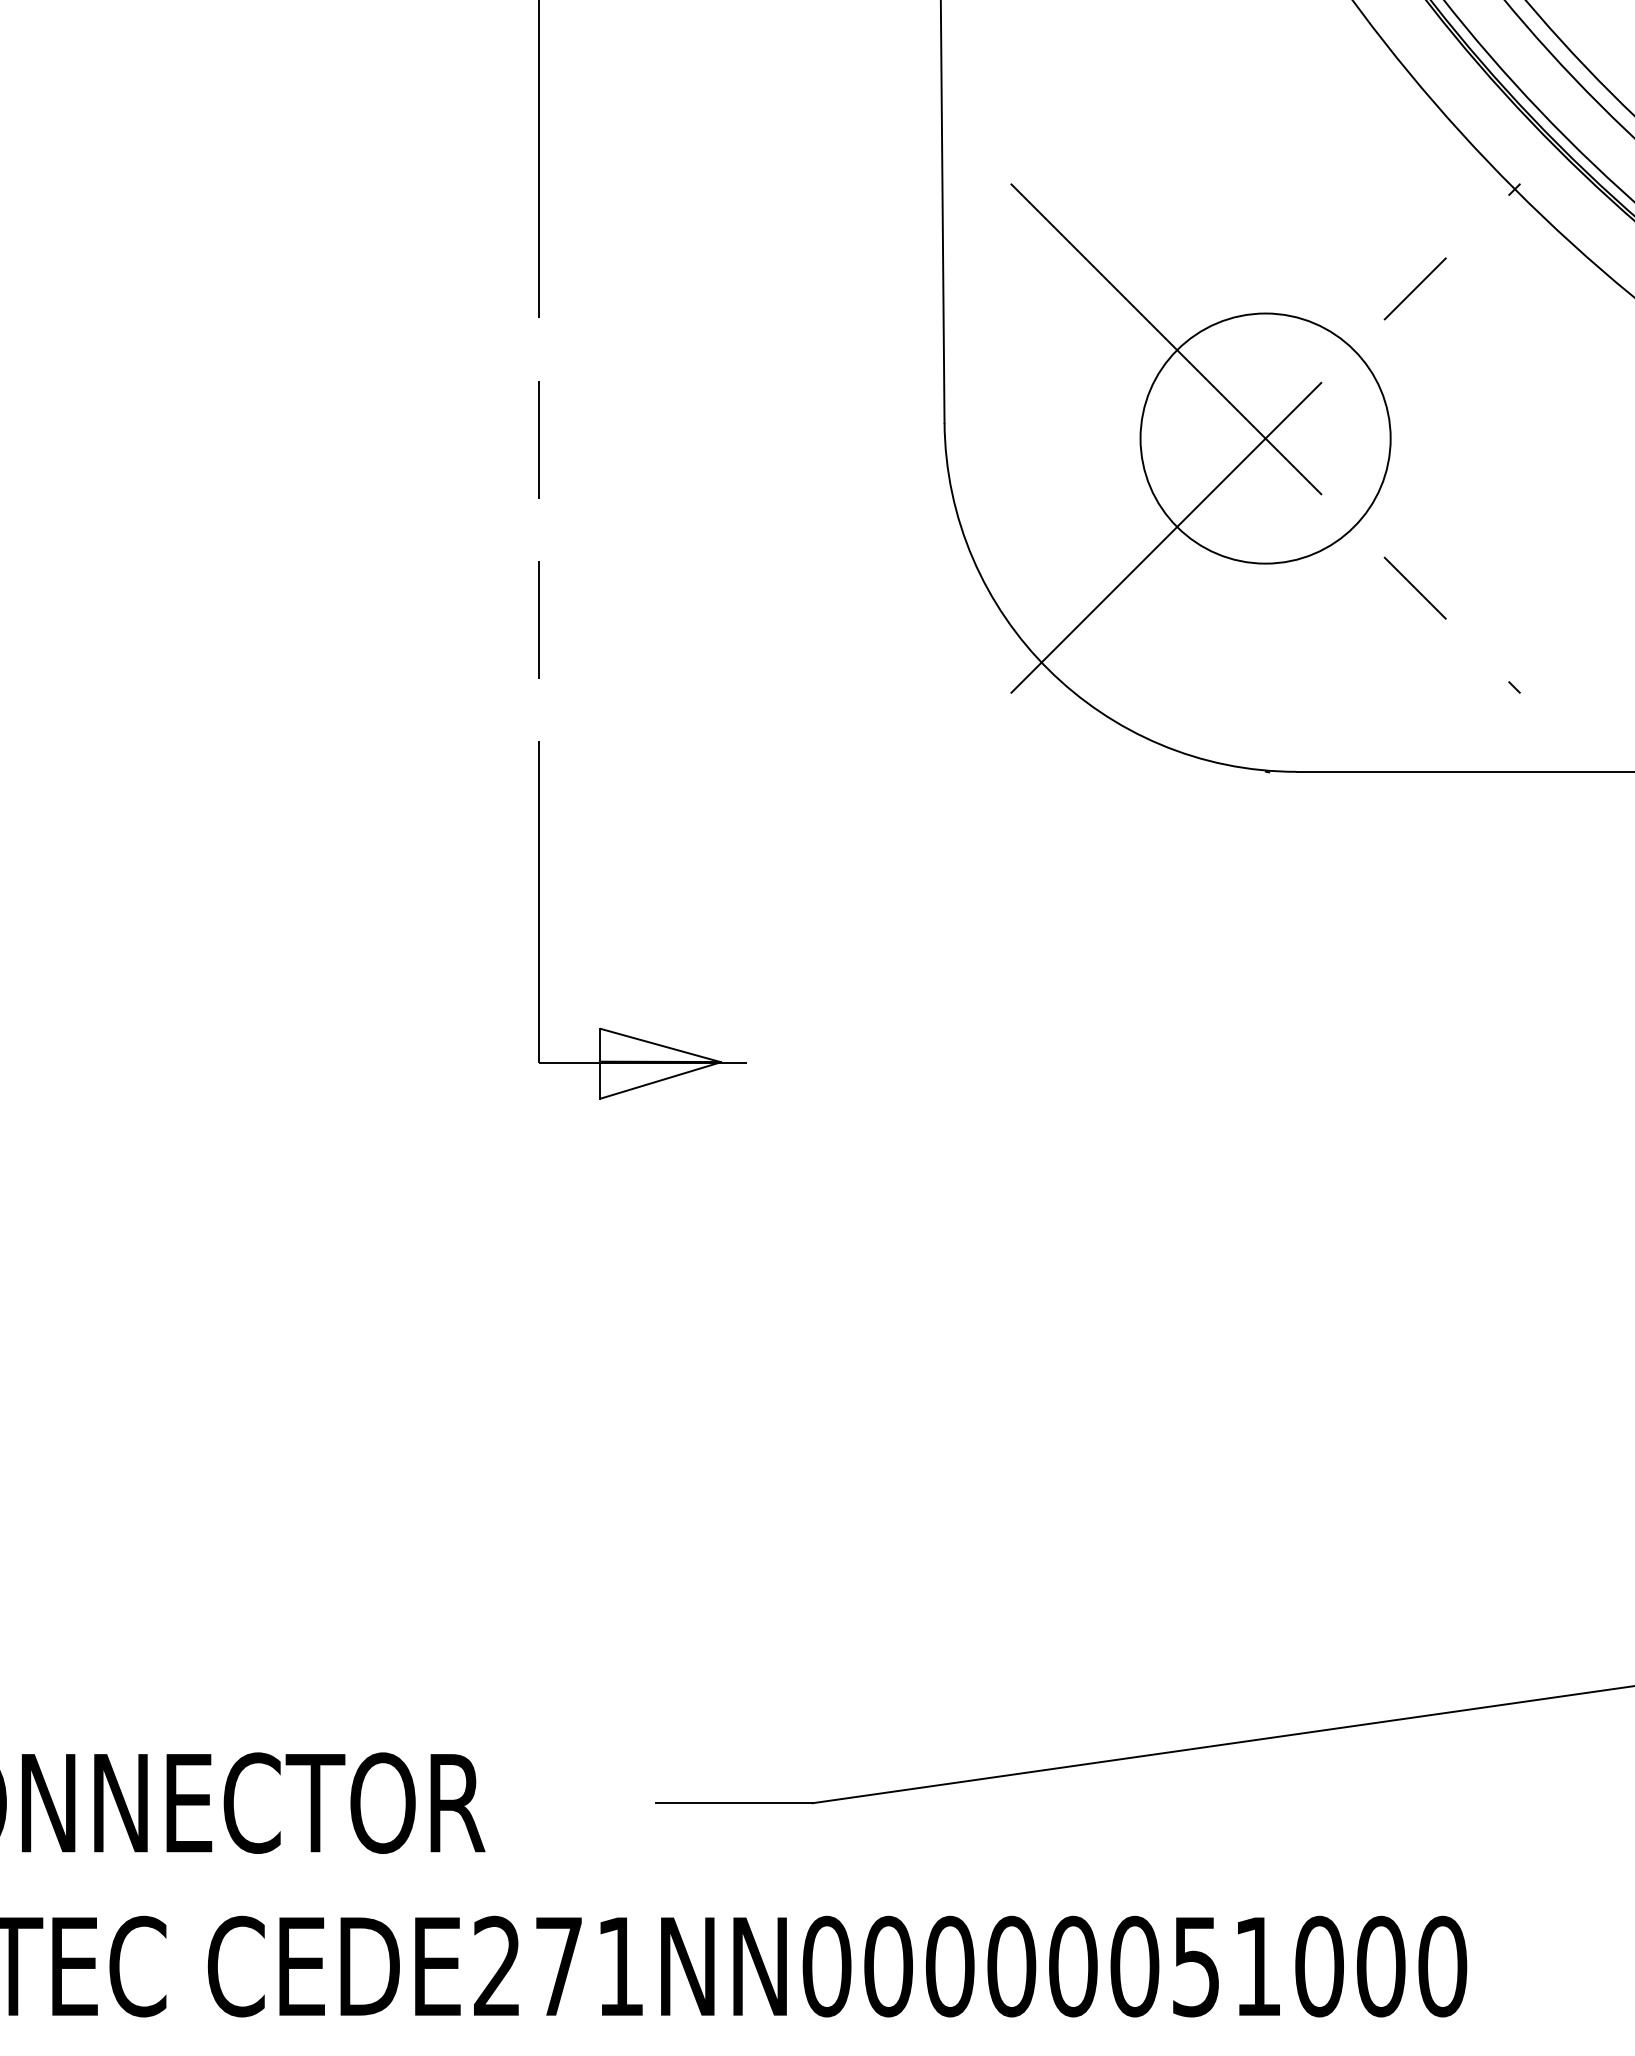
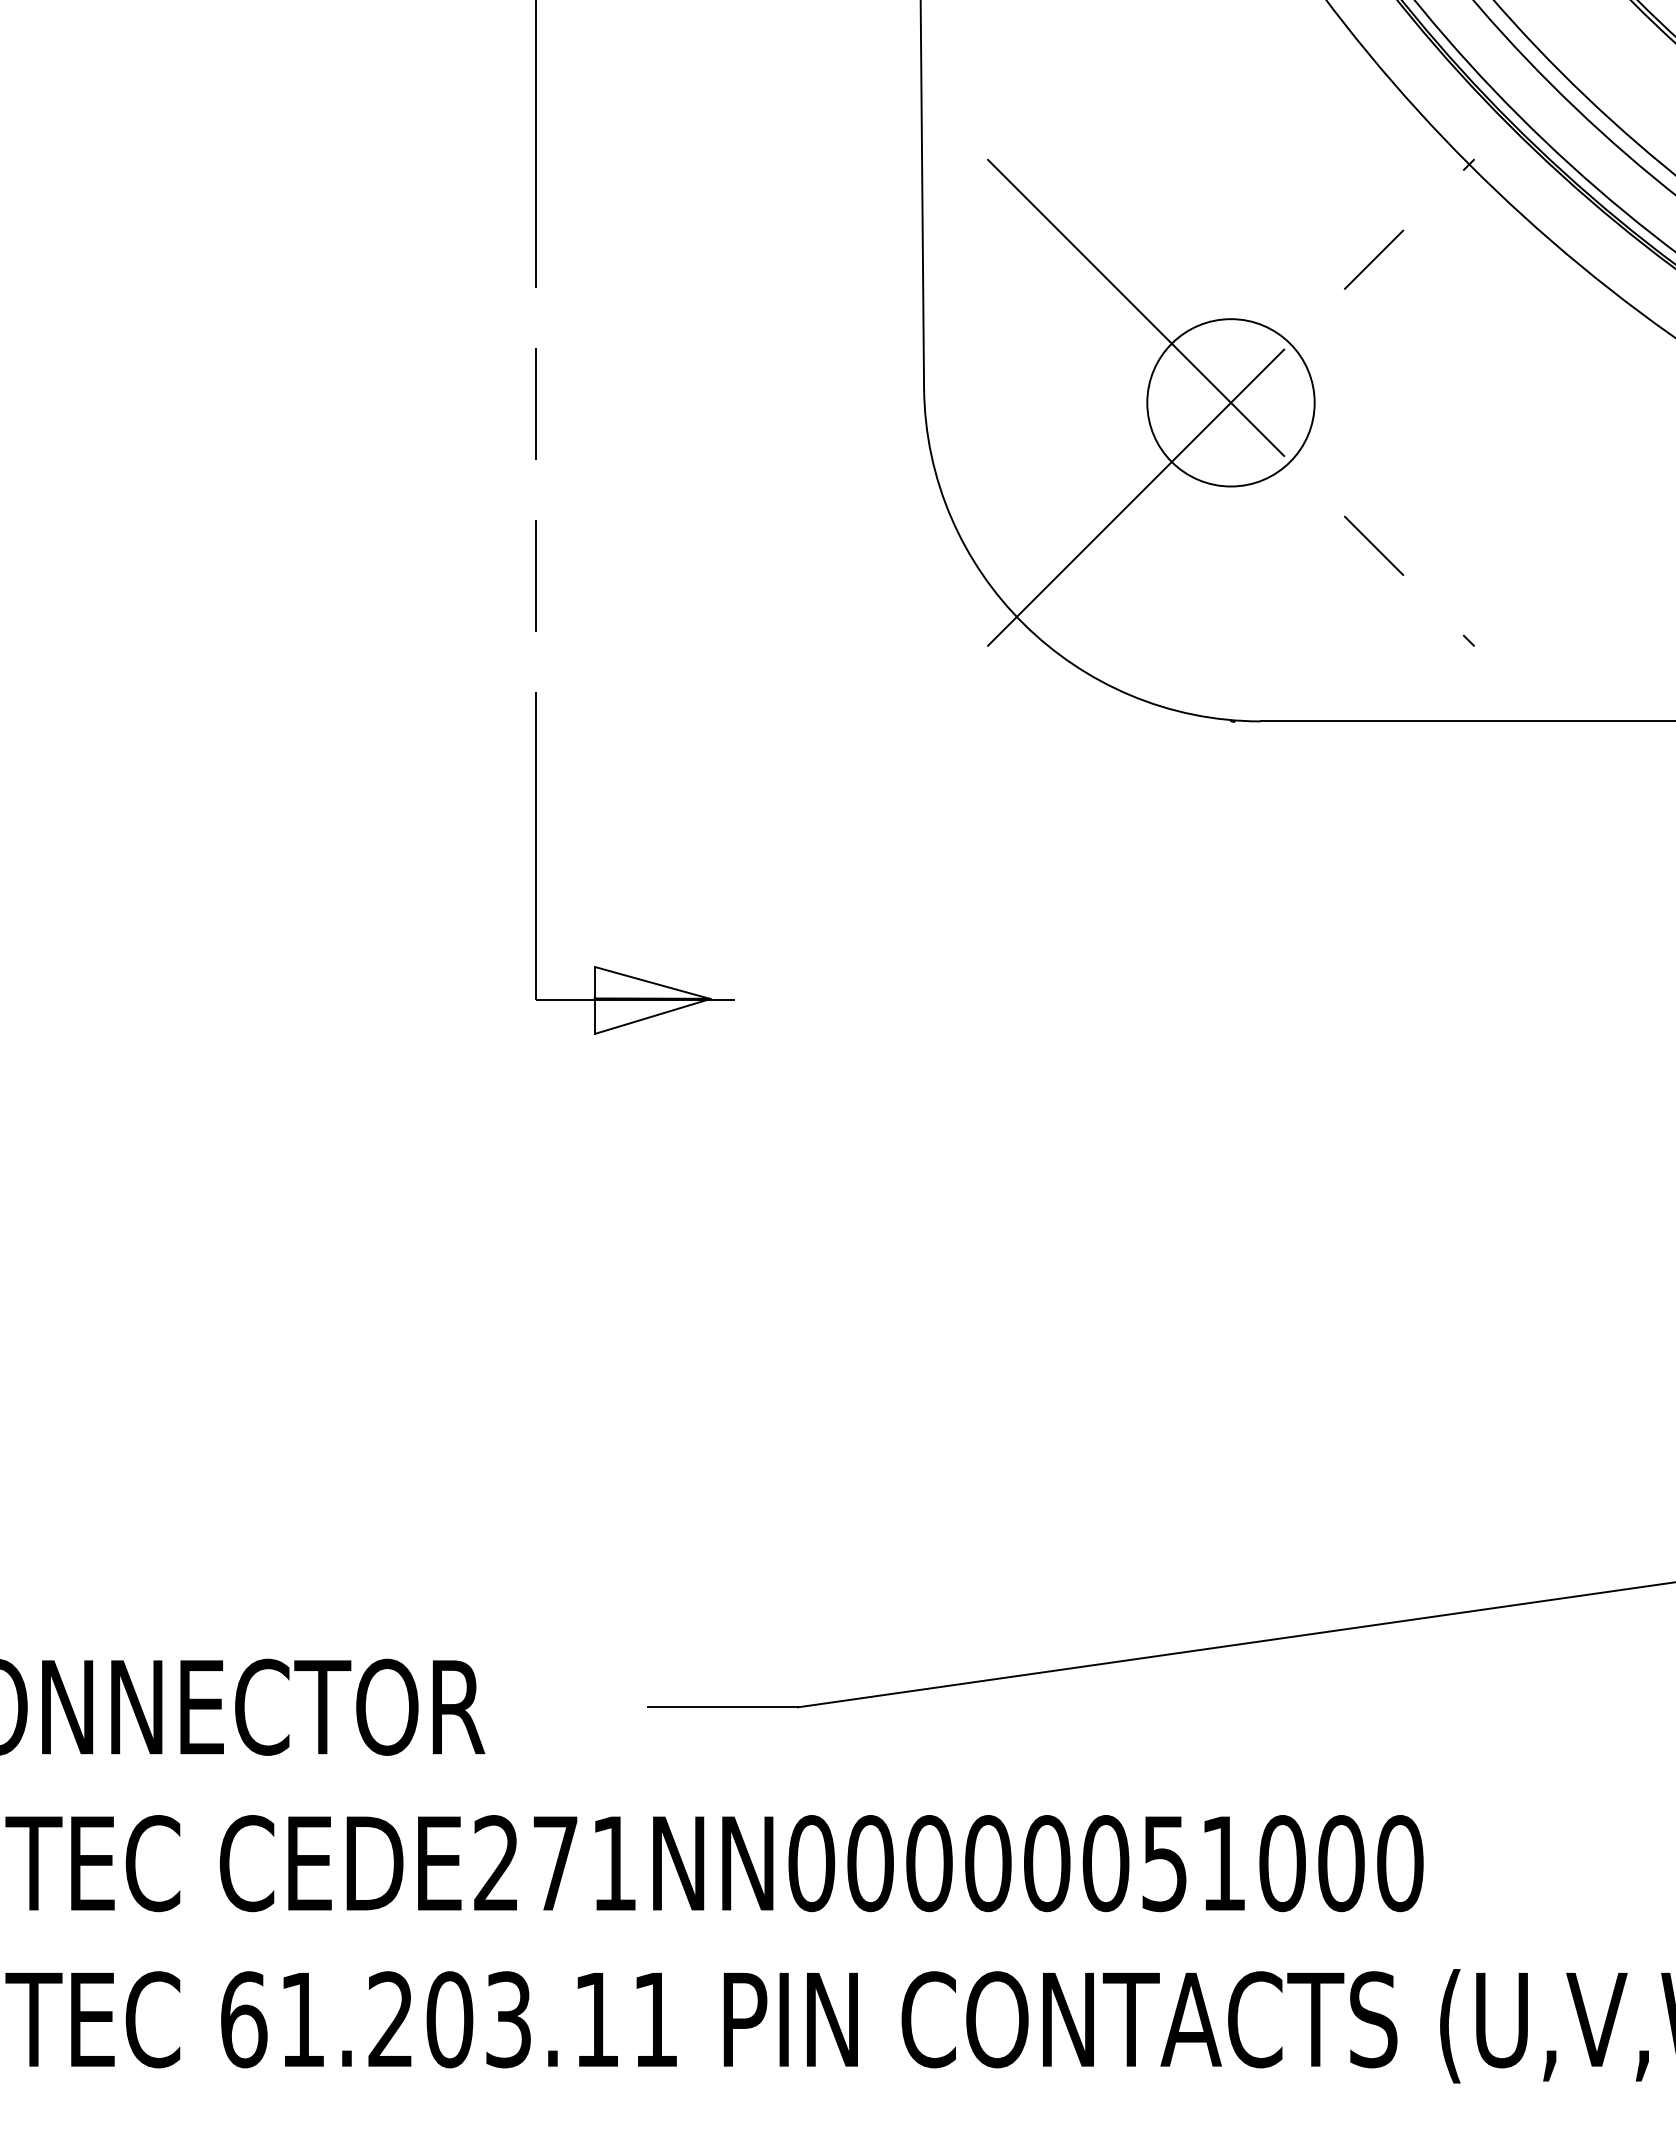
circle: (1265, 438) -> (1230, 402), size x0.7

